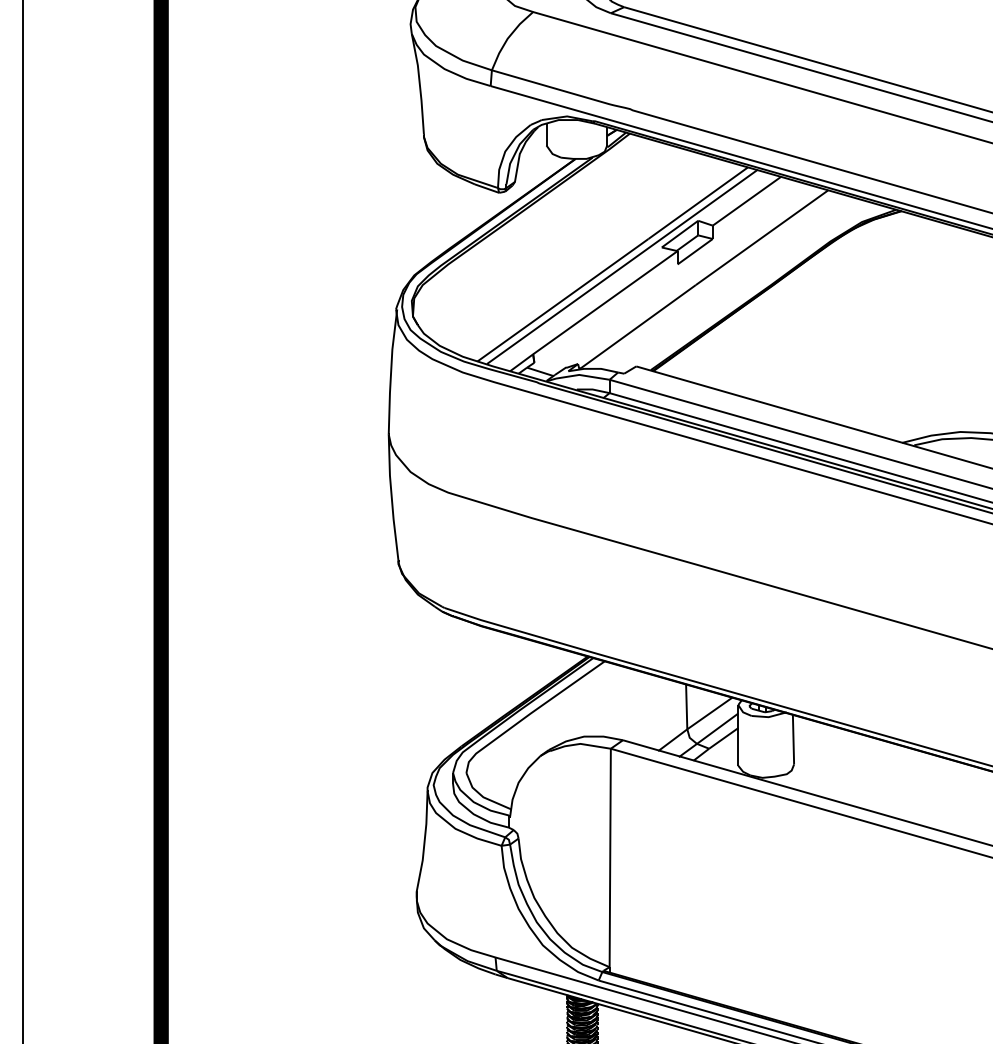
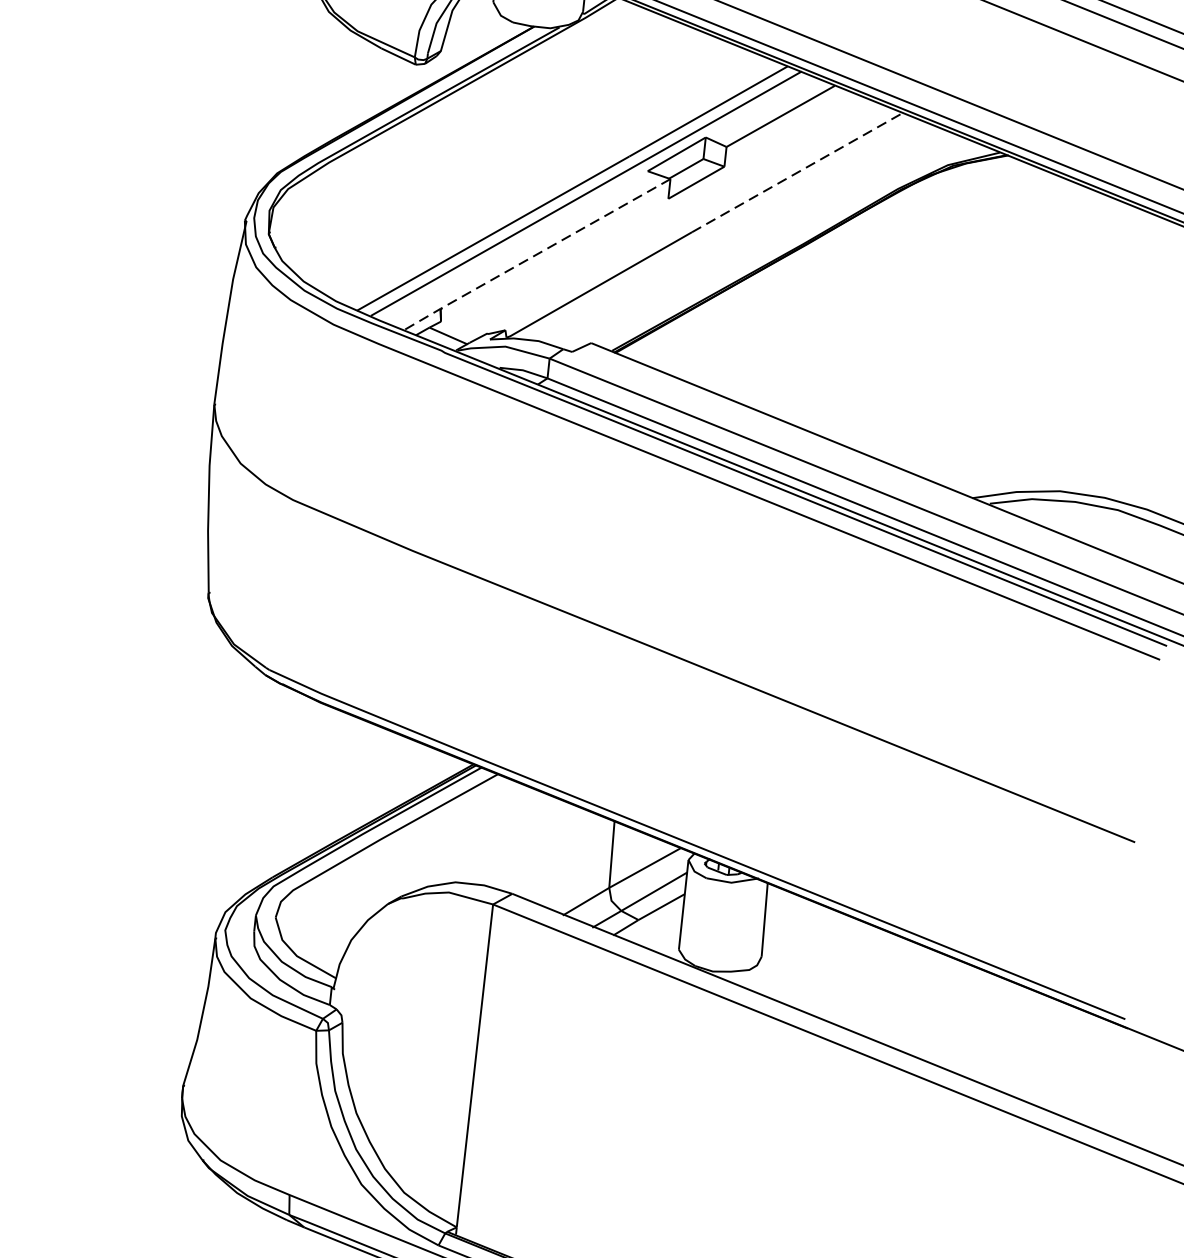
line: (762, 237) -> (798, 172), solid -> dashed
line: (593, 311) -> (536, 255), solid -> dashed

